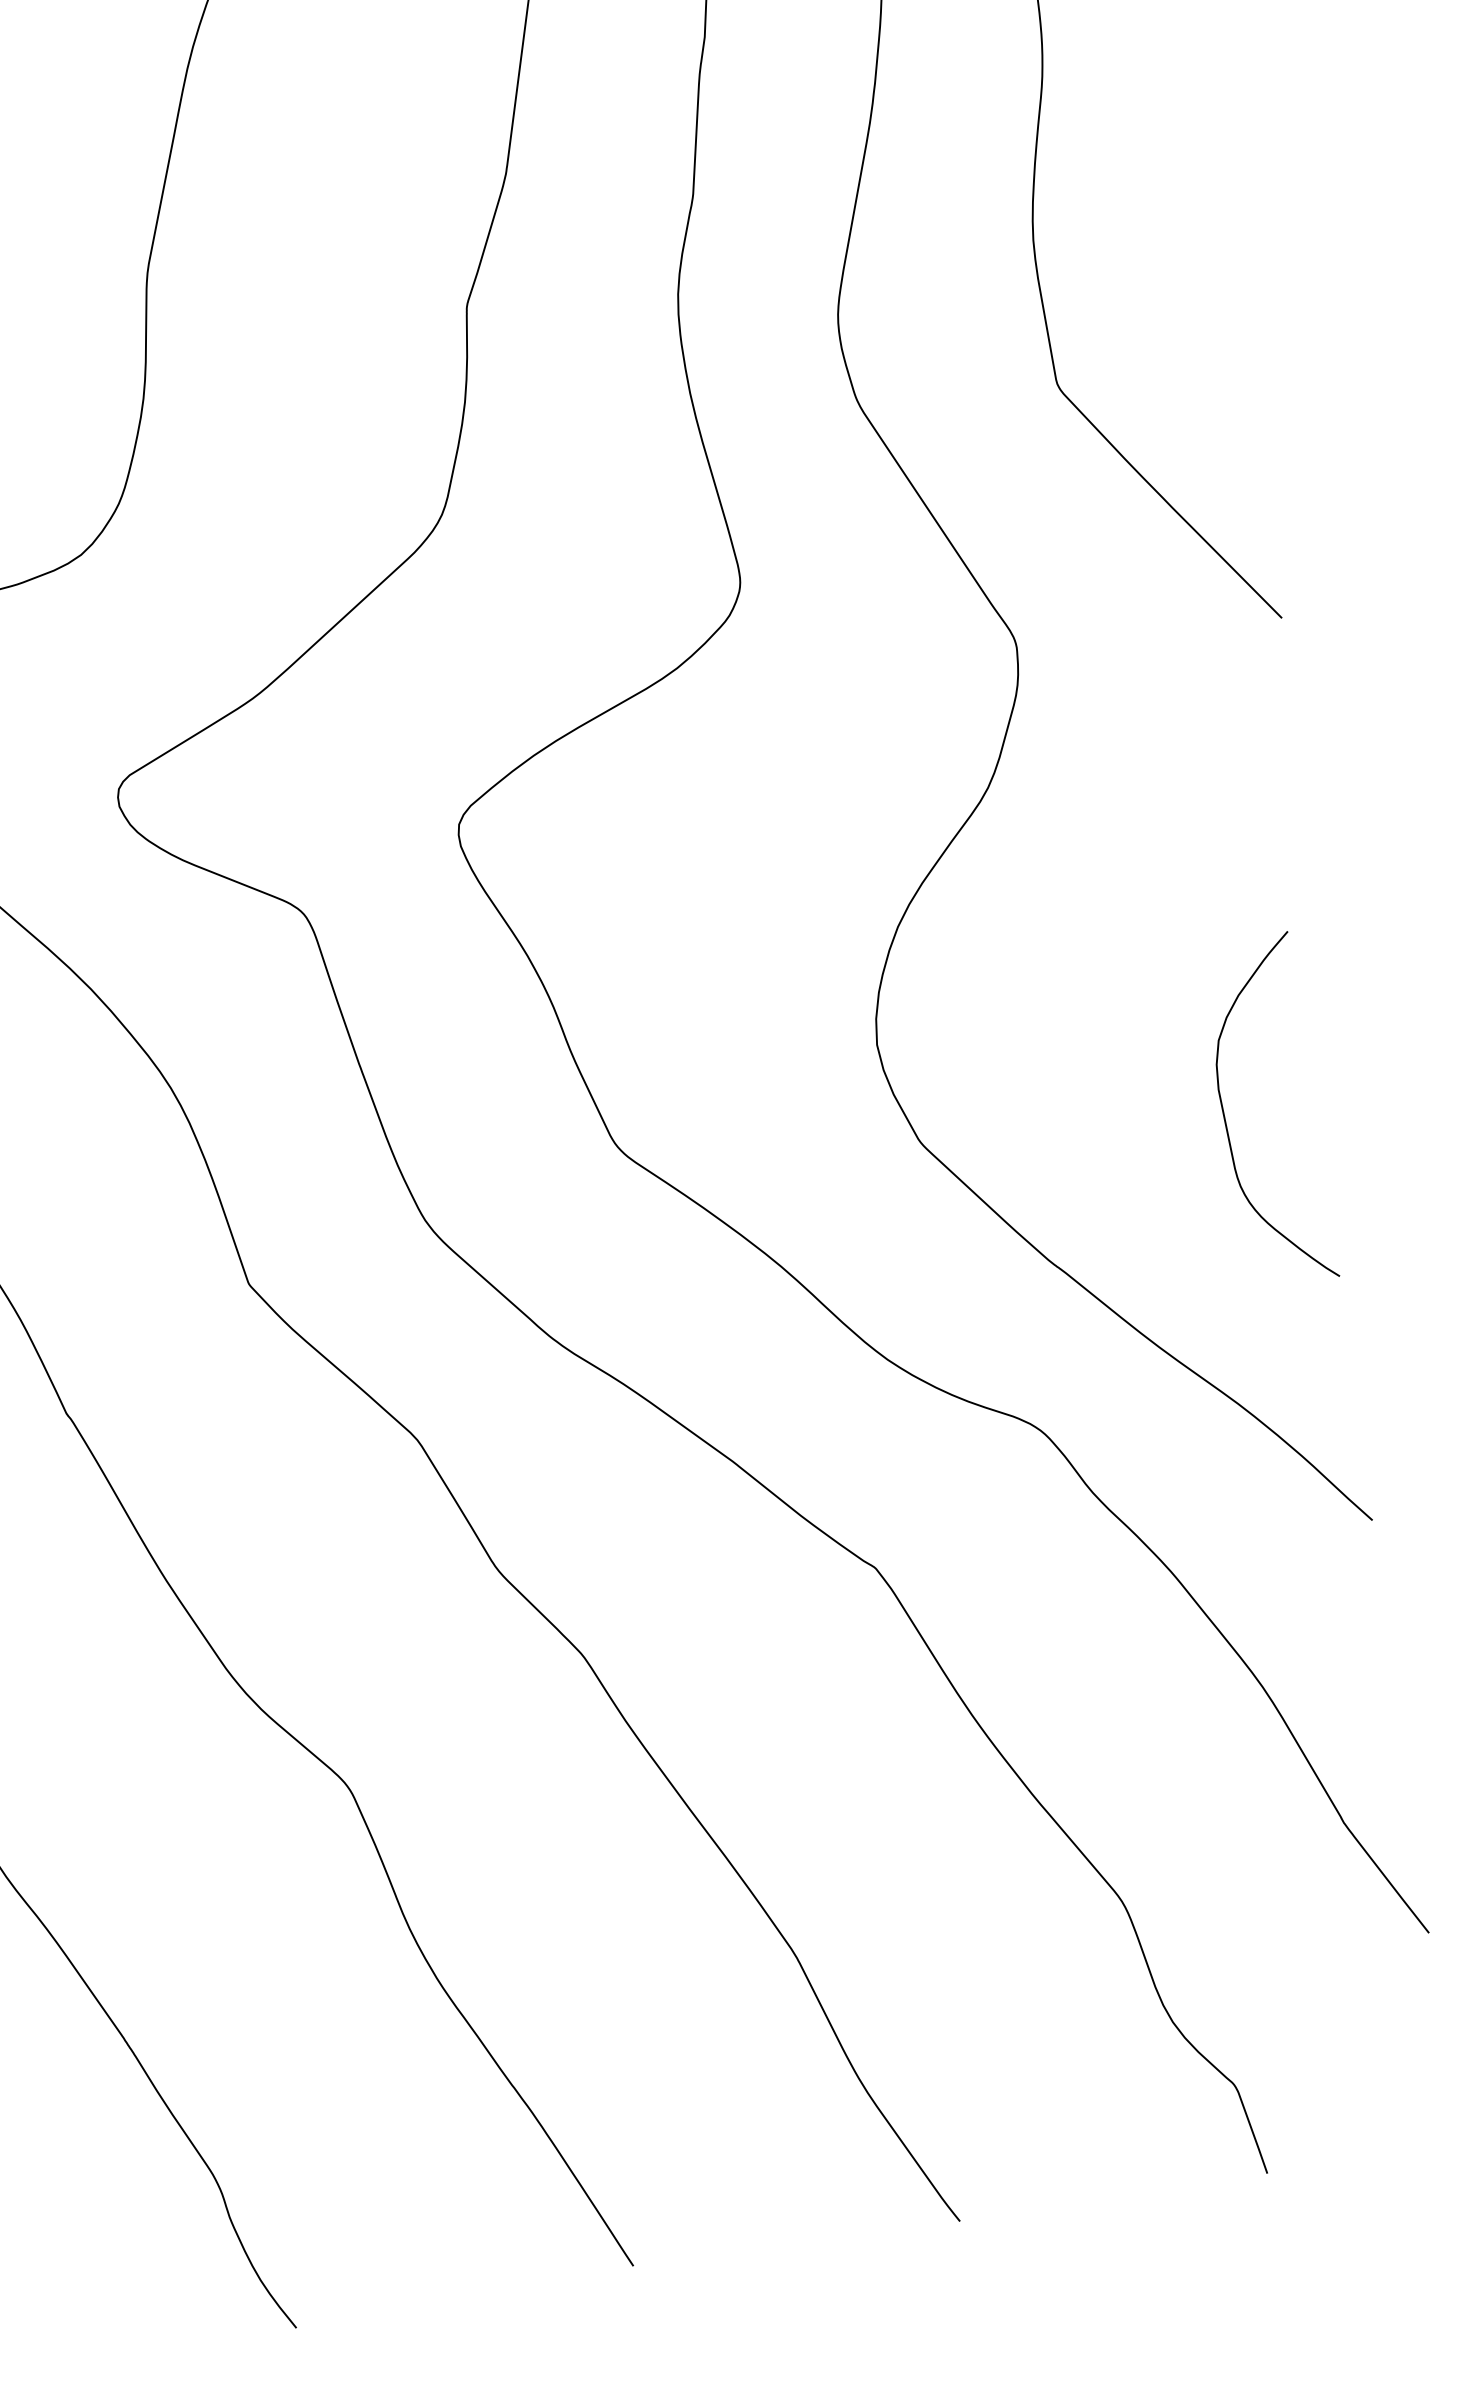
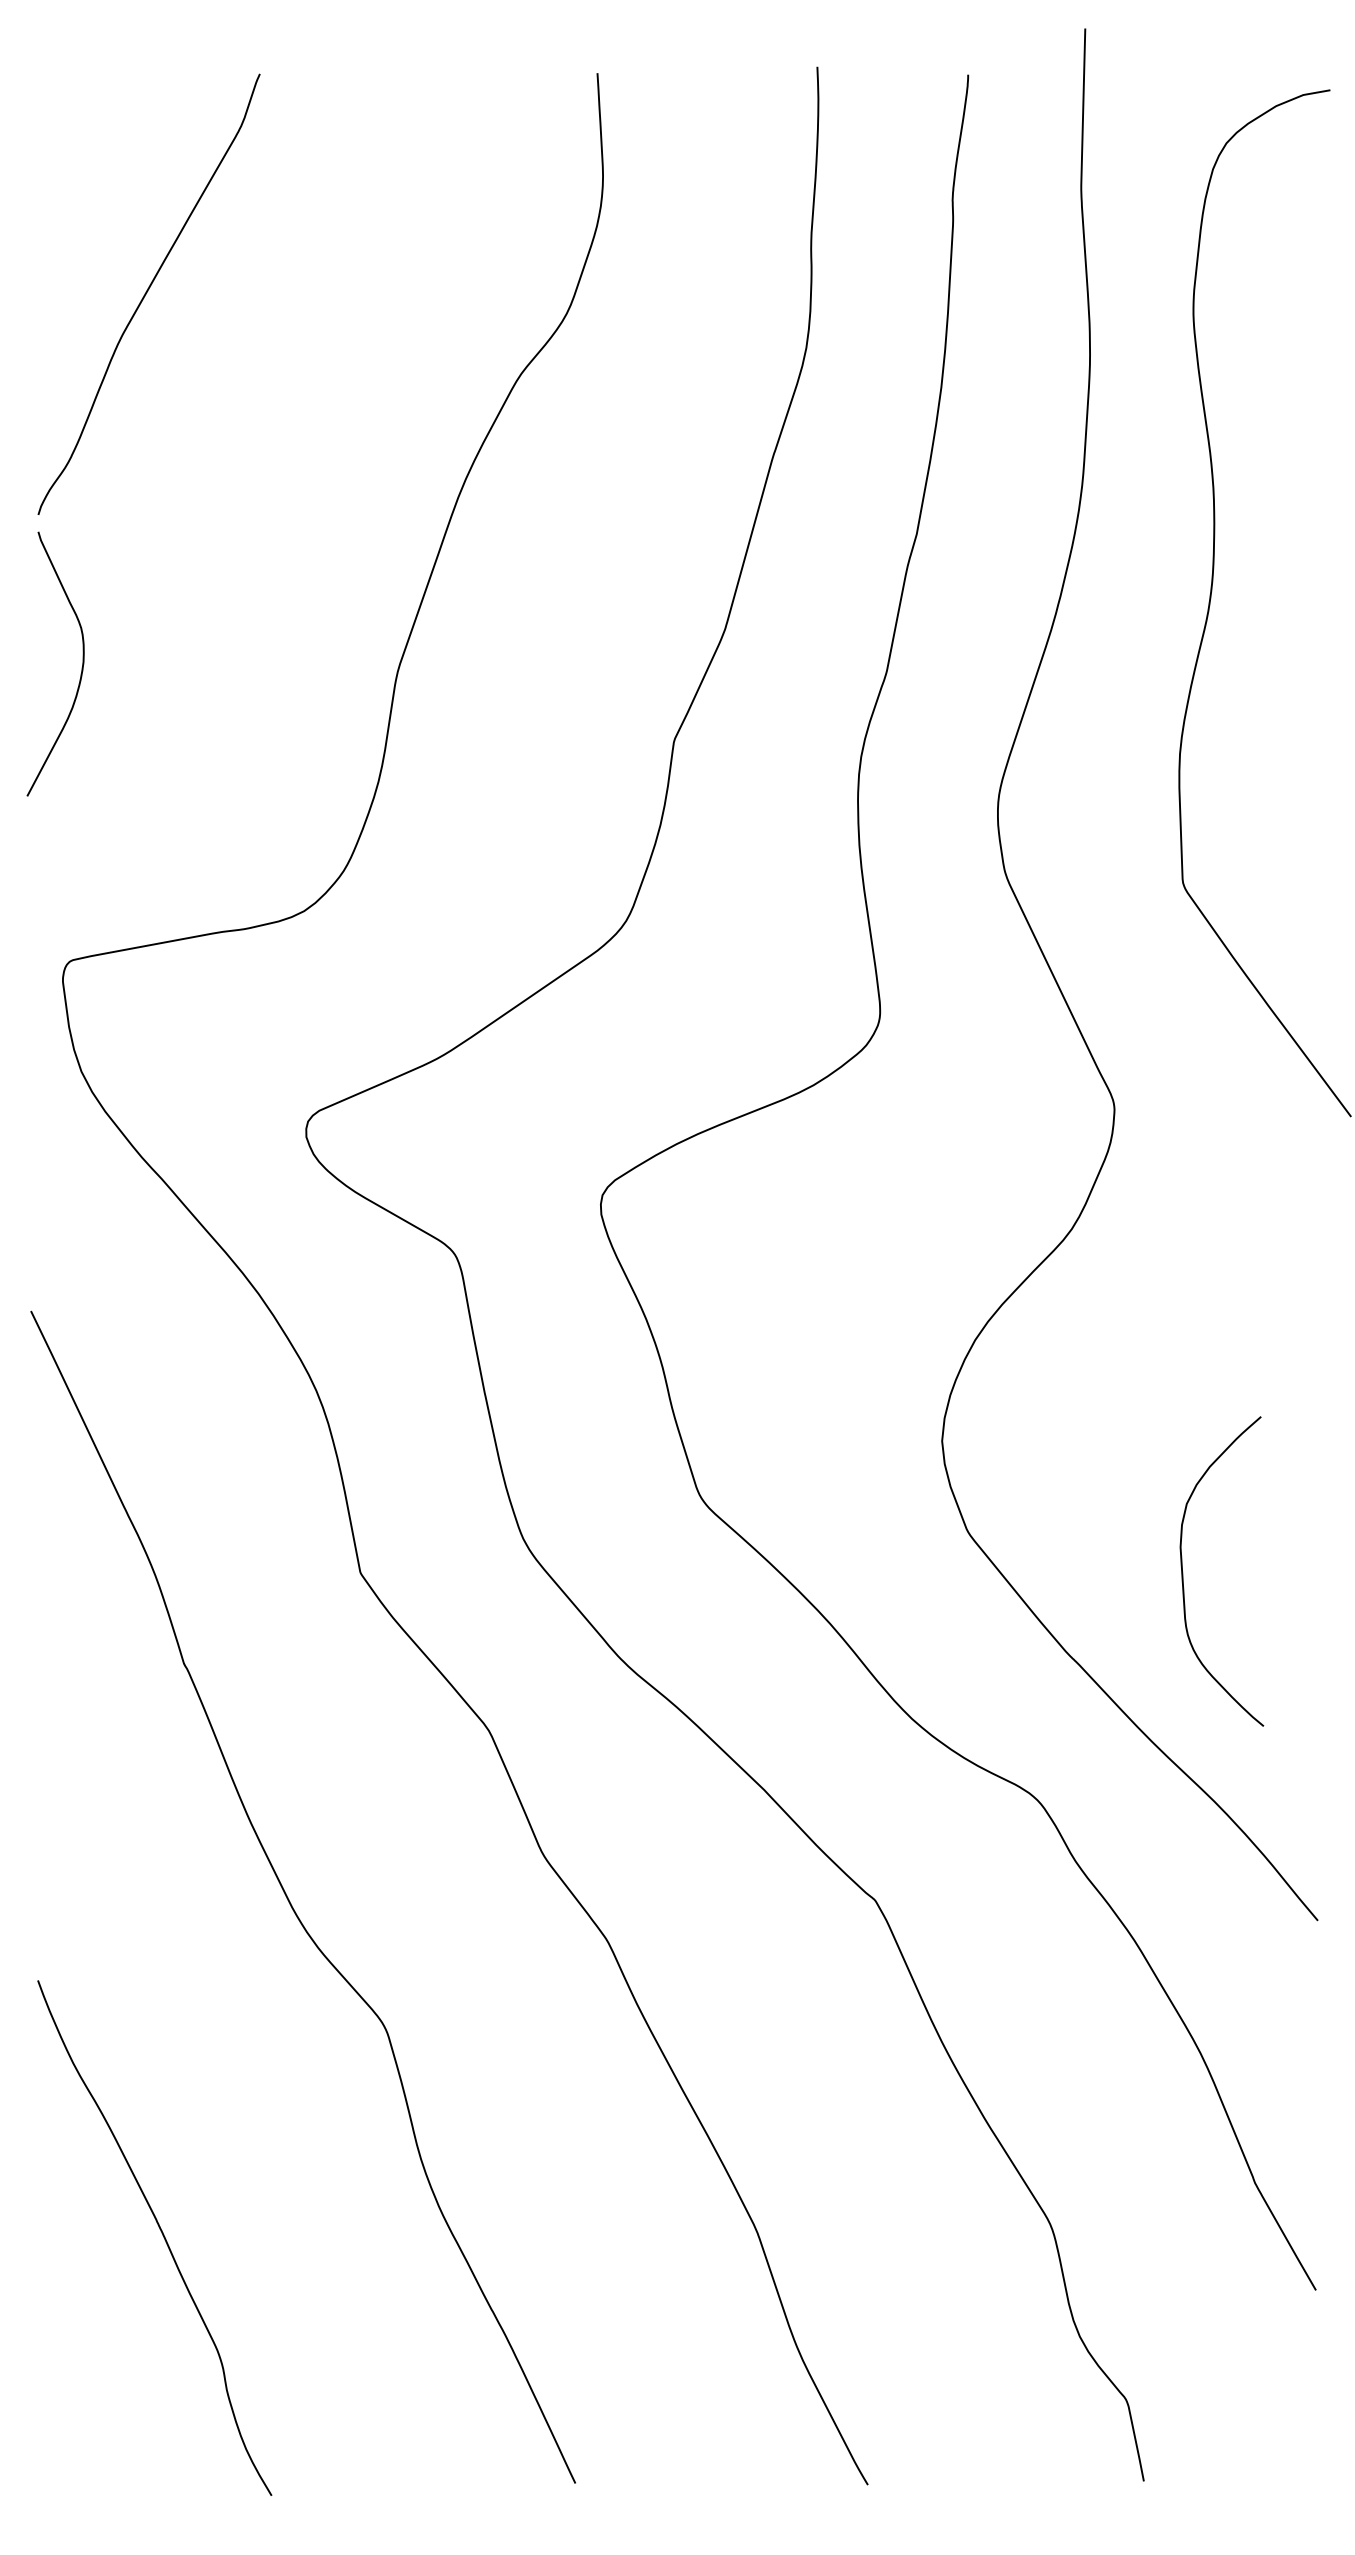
curve: (1225, 1117) -> (1183, 1572), moved

